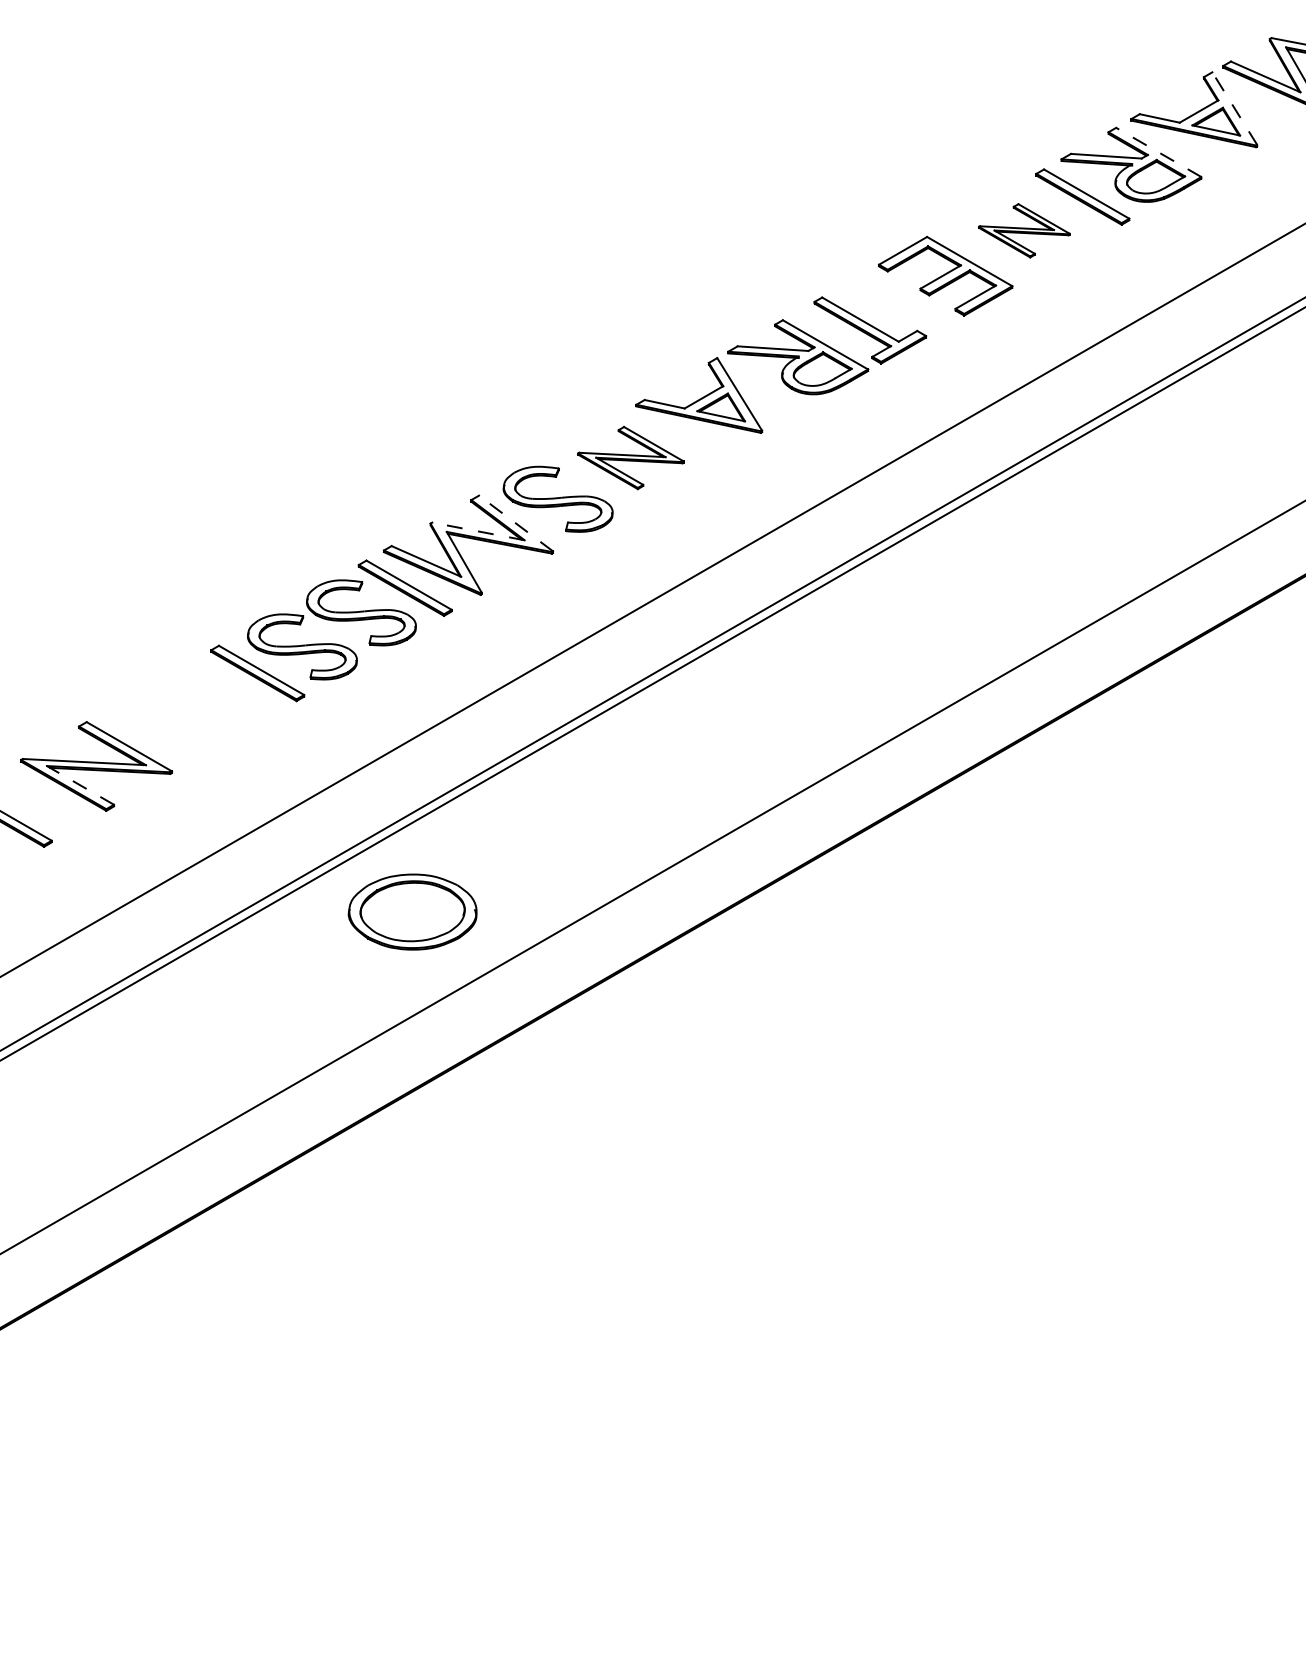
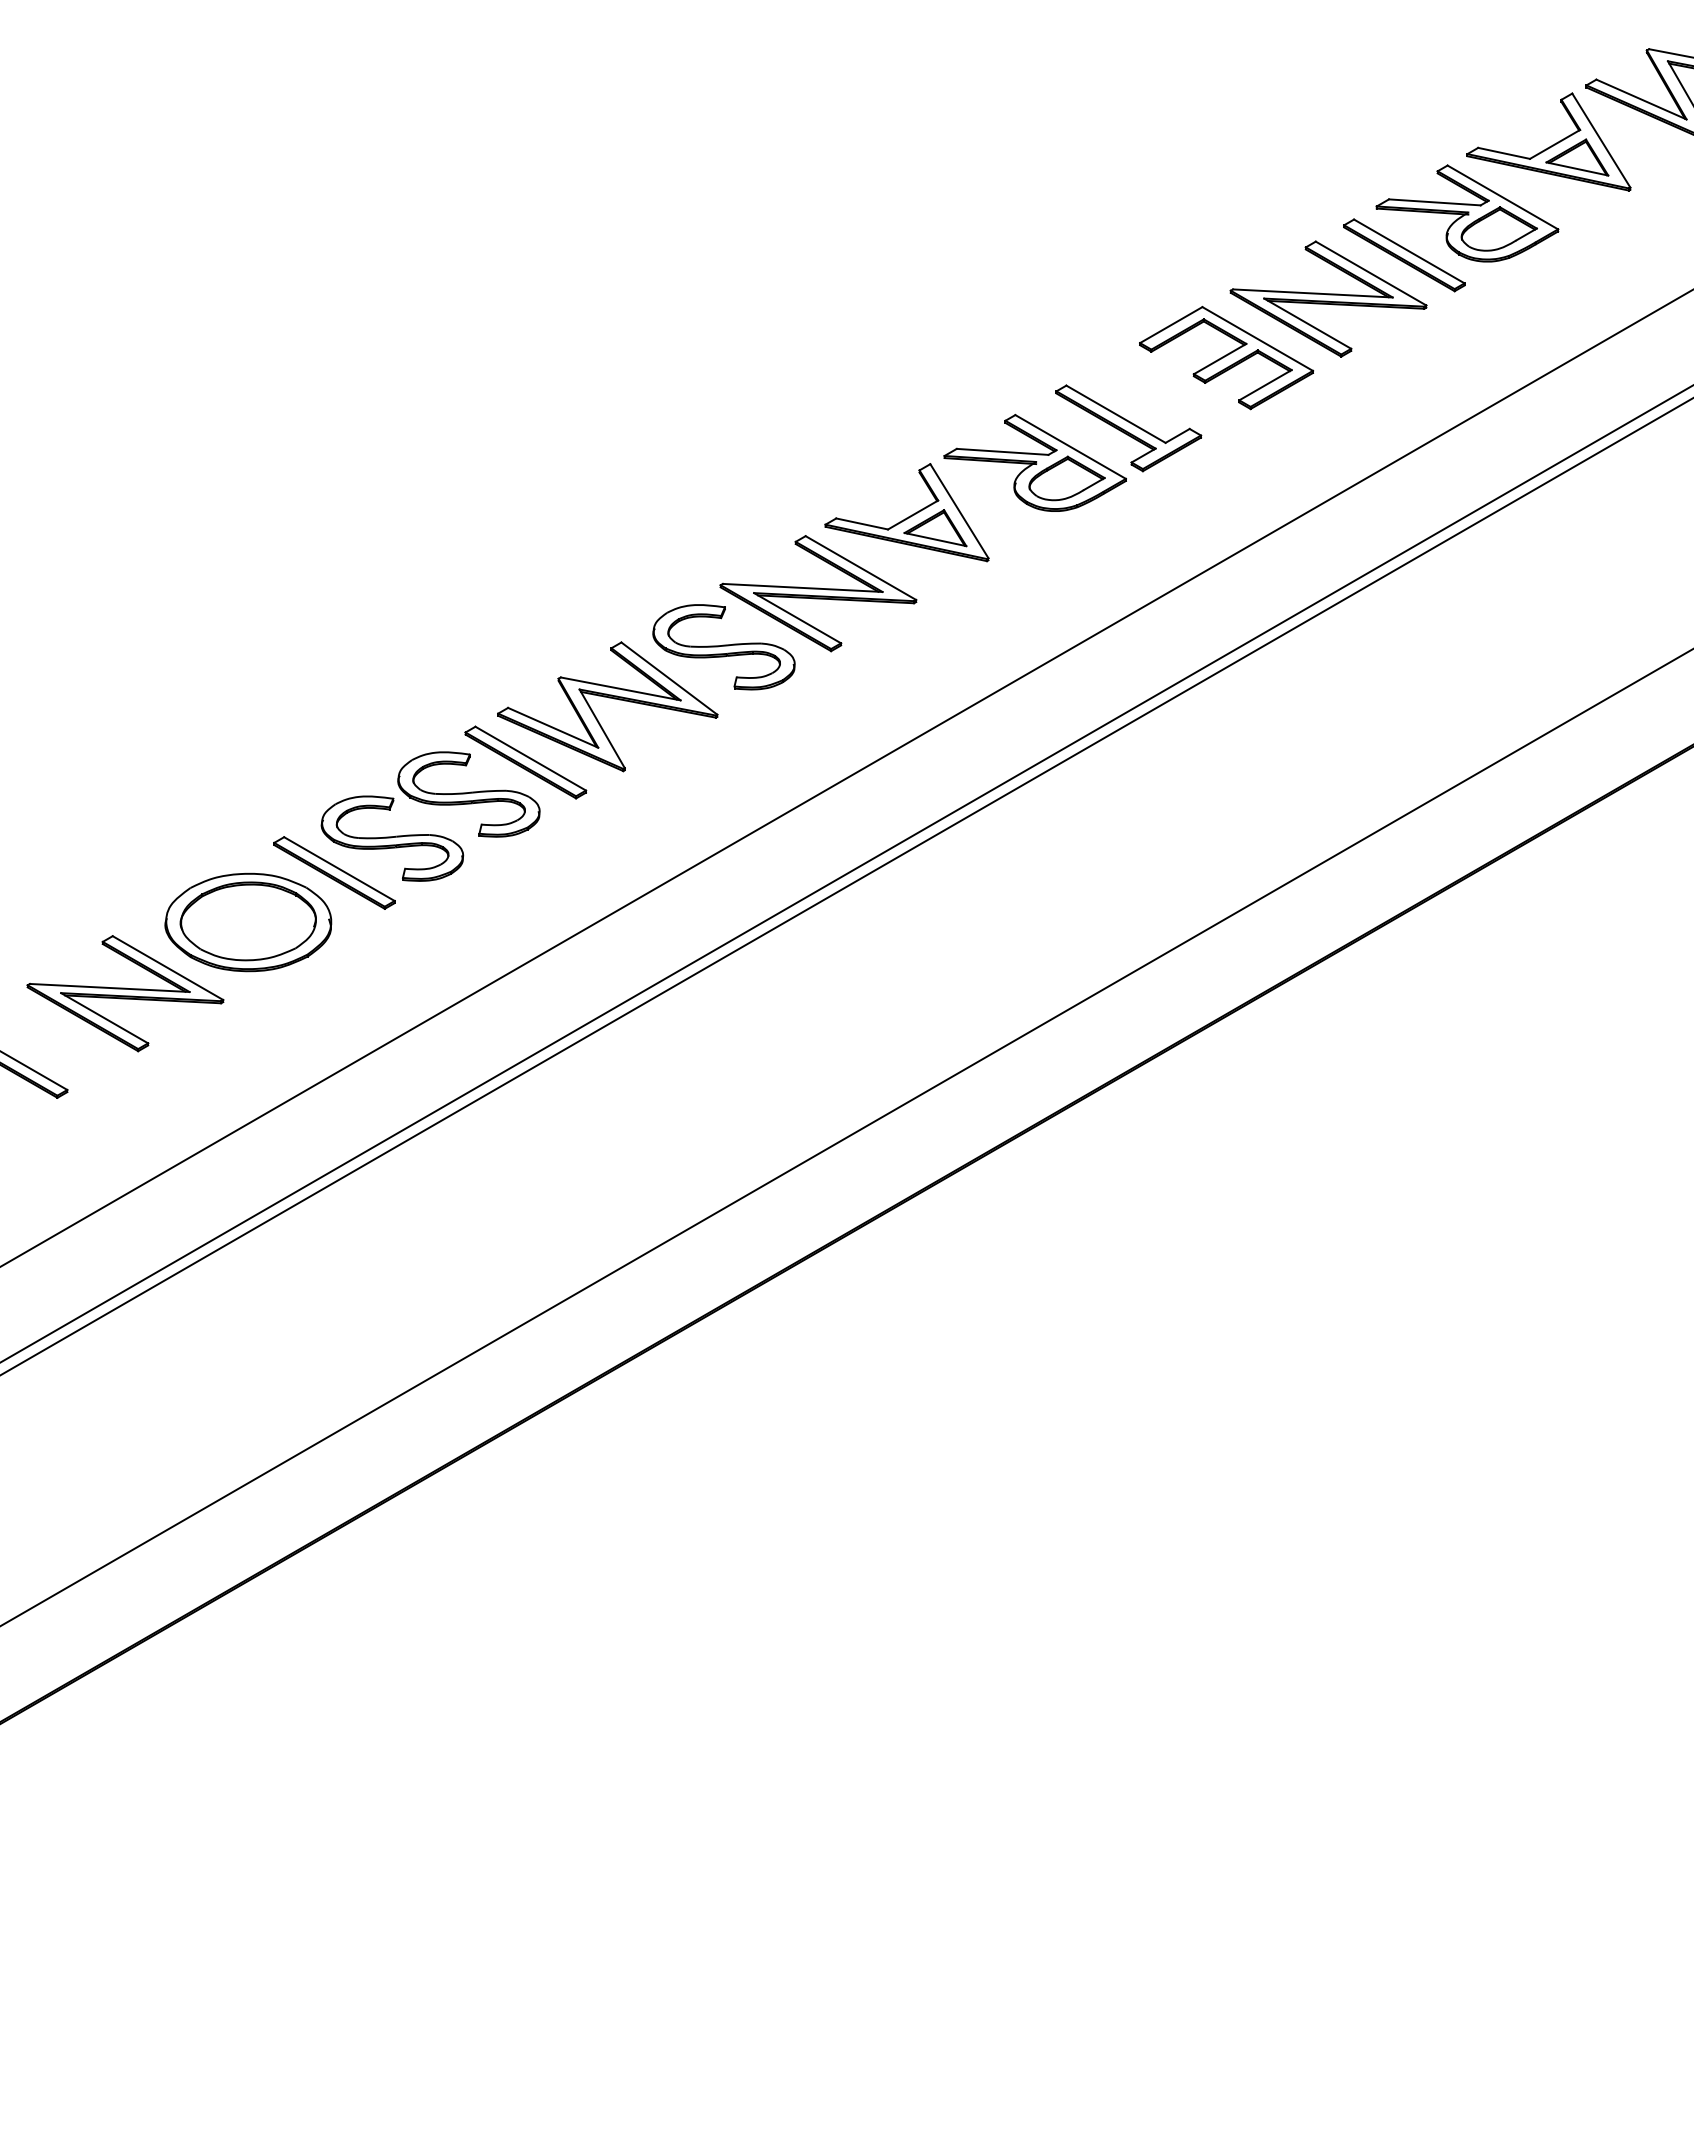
line: (1234, 108) -> (1601, 140), dashed -> solid
line: (1158, 152) -> (1502, 197), dashed -> solid
part: (1024, 230) -> (1328, 298), size x1.67
part: (631, 457) -> (818, 593), size x1.43
line: (516, 523) -> (669, 678), dashed -> solid
line: (478, 531) -> (620, 688), dashed -> solid
line: (80, 784) -> (104, 1017), dashed -> solid
part: (412, 912) -> (248, 922), moved

